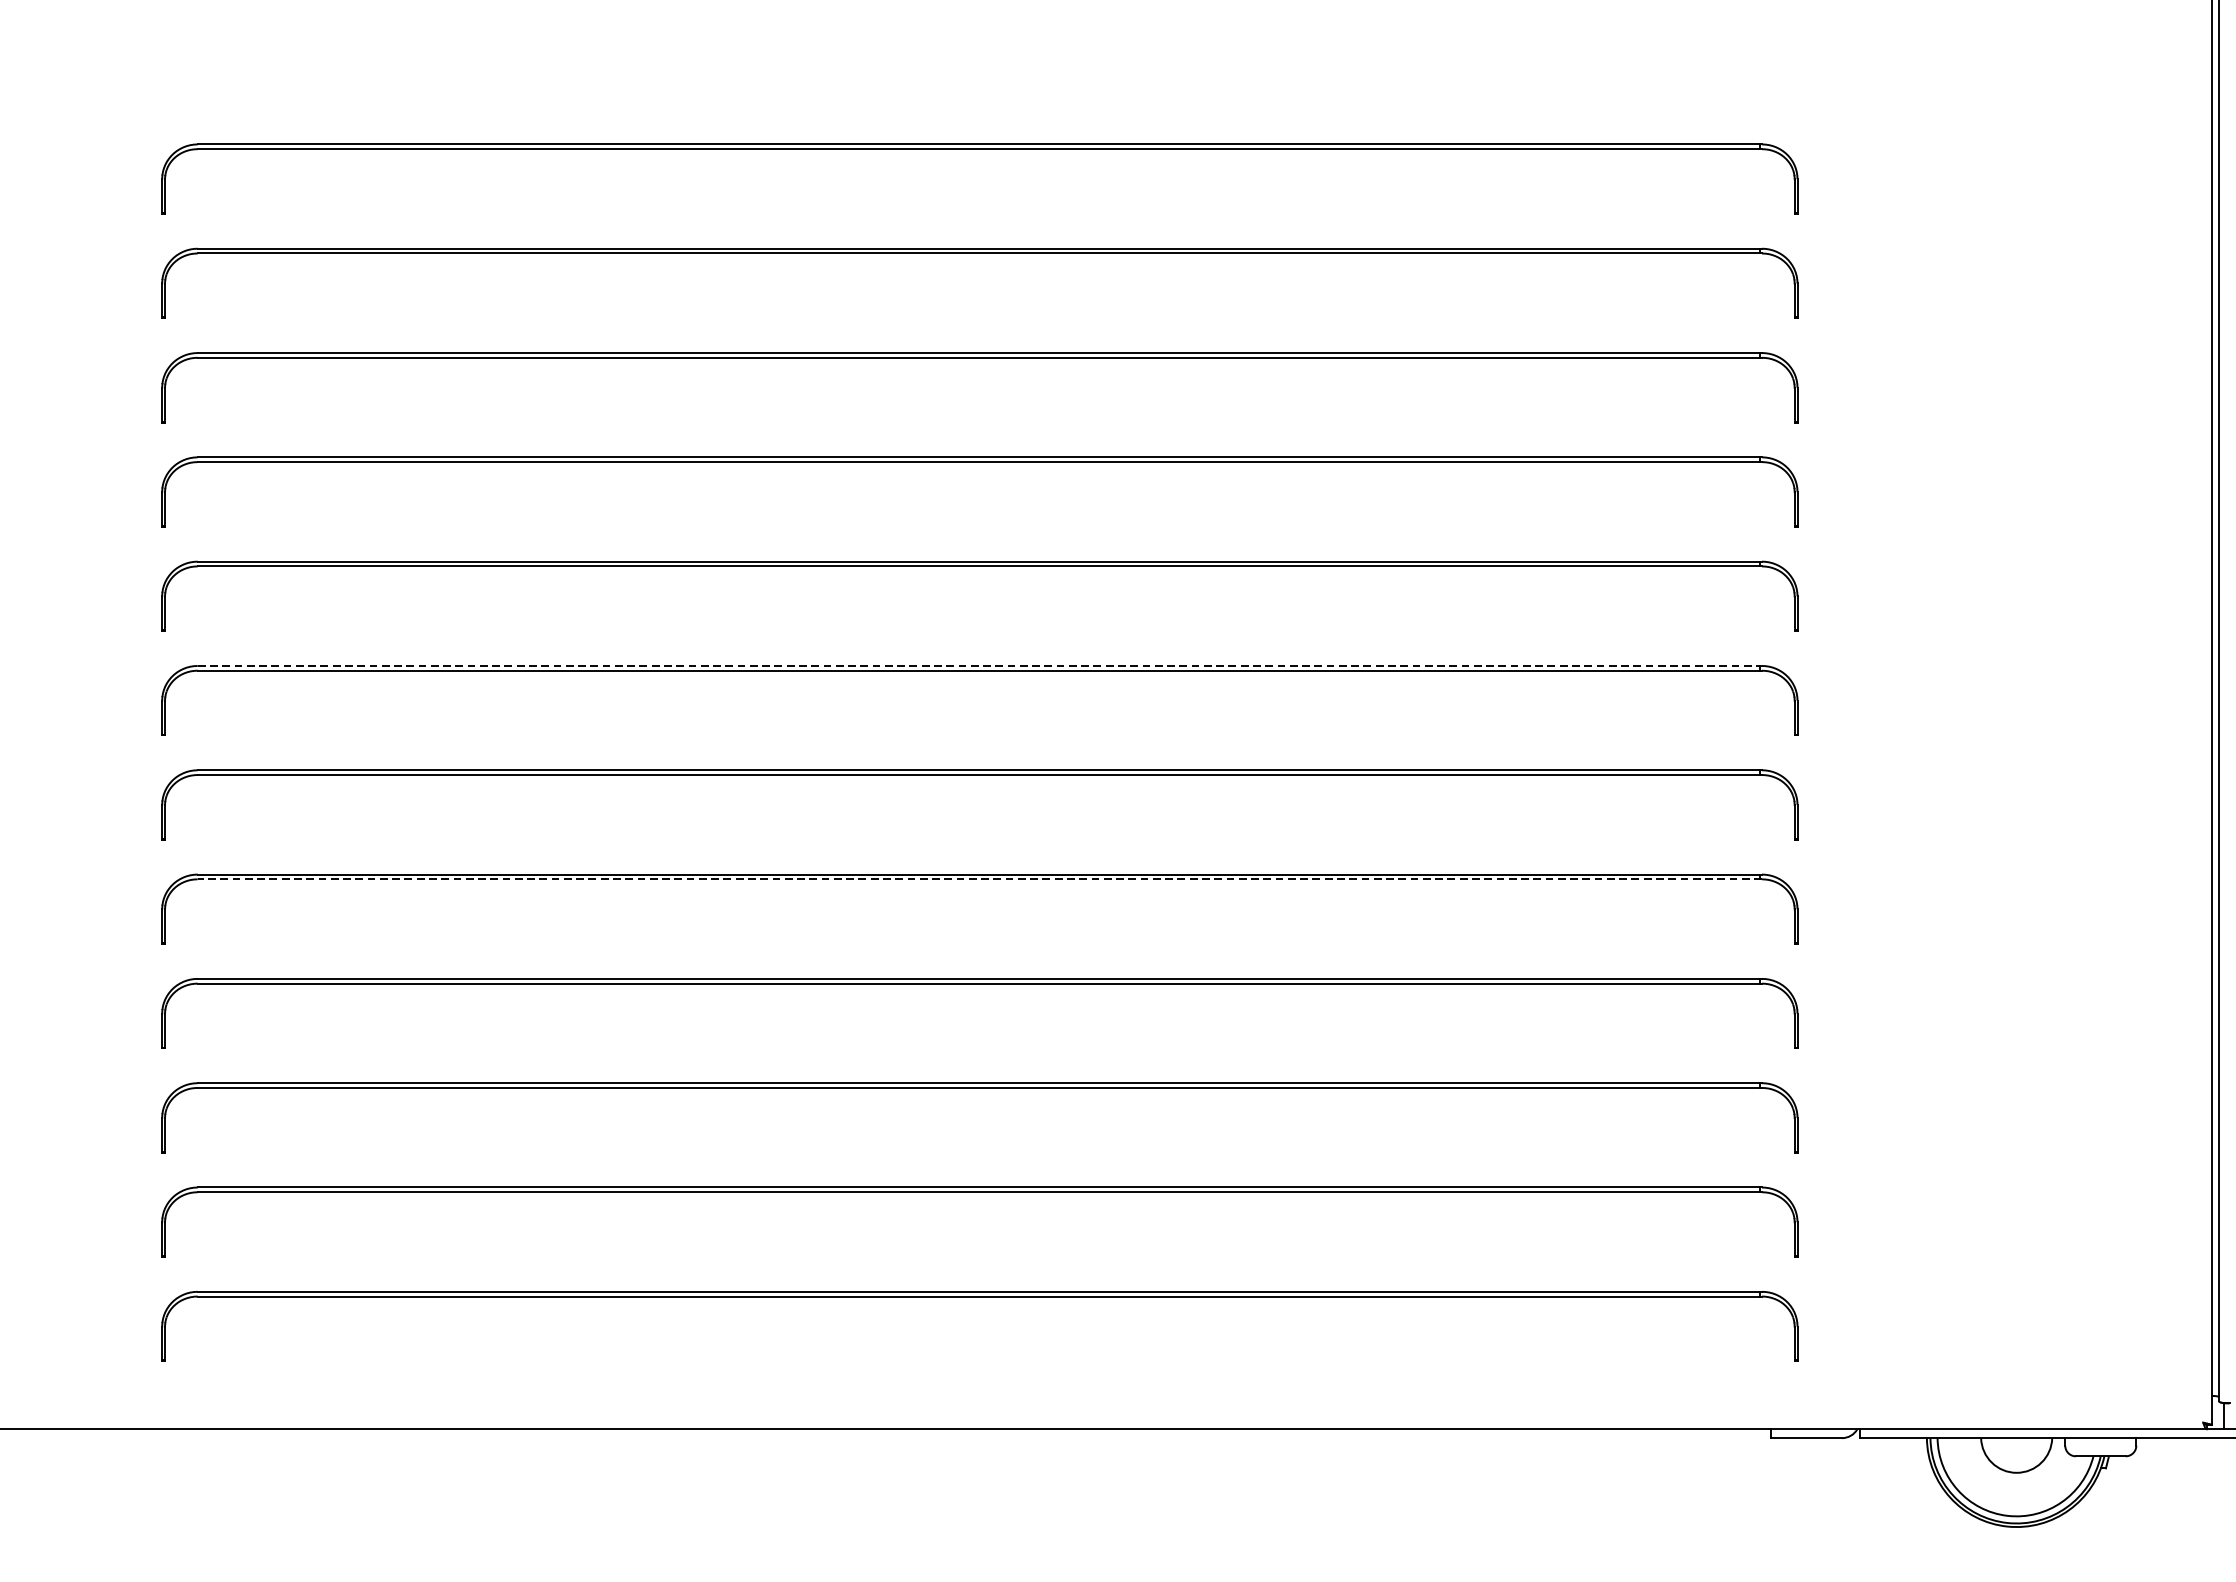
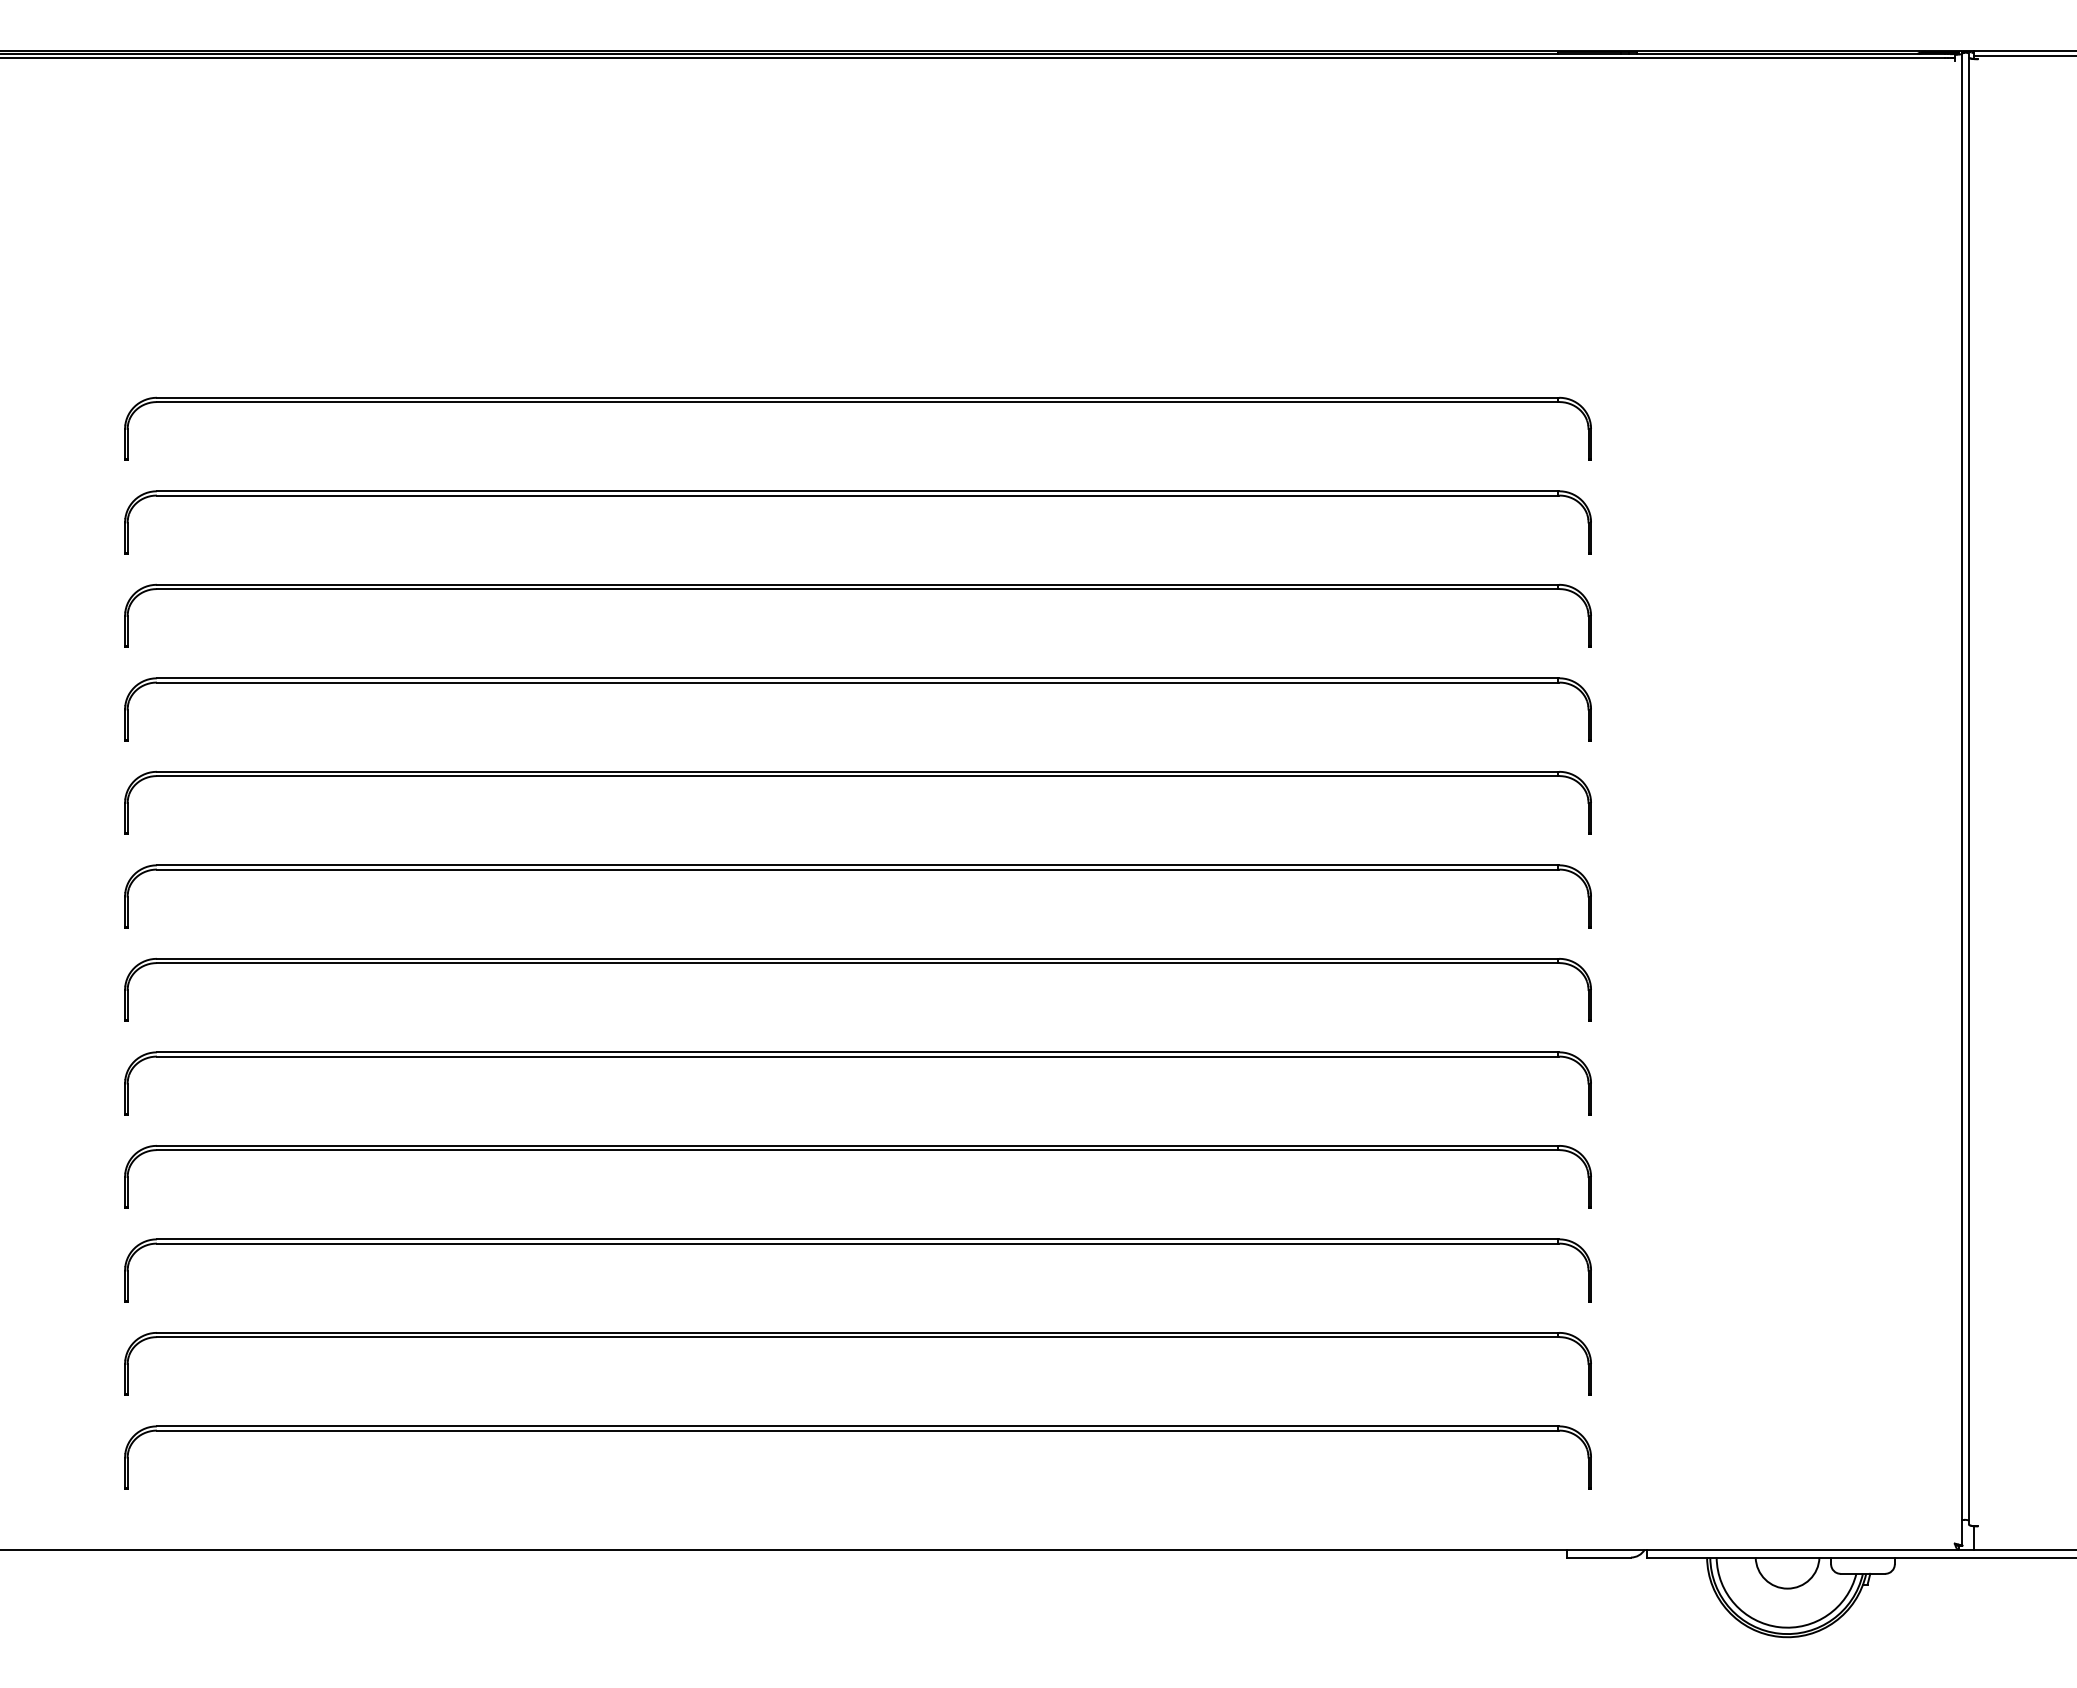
line: (980, 666) -> (858, 865), dashed -> solid
line: (979, 879) -> (857, 1056), dashed -> solid

